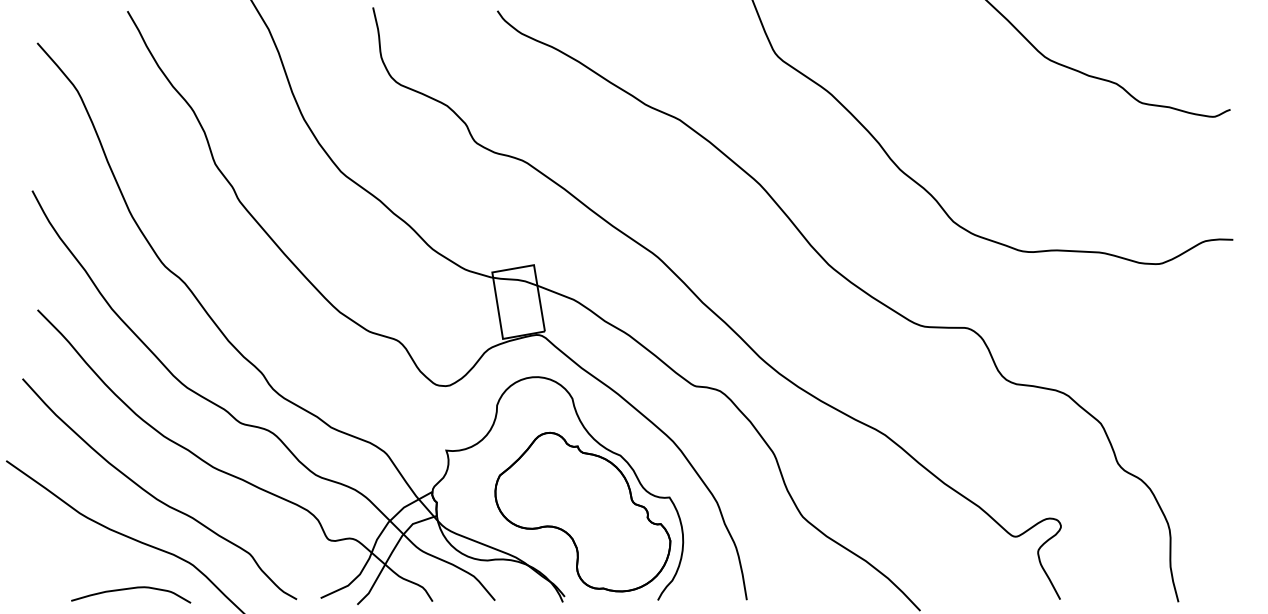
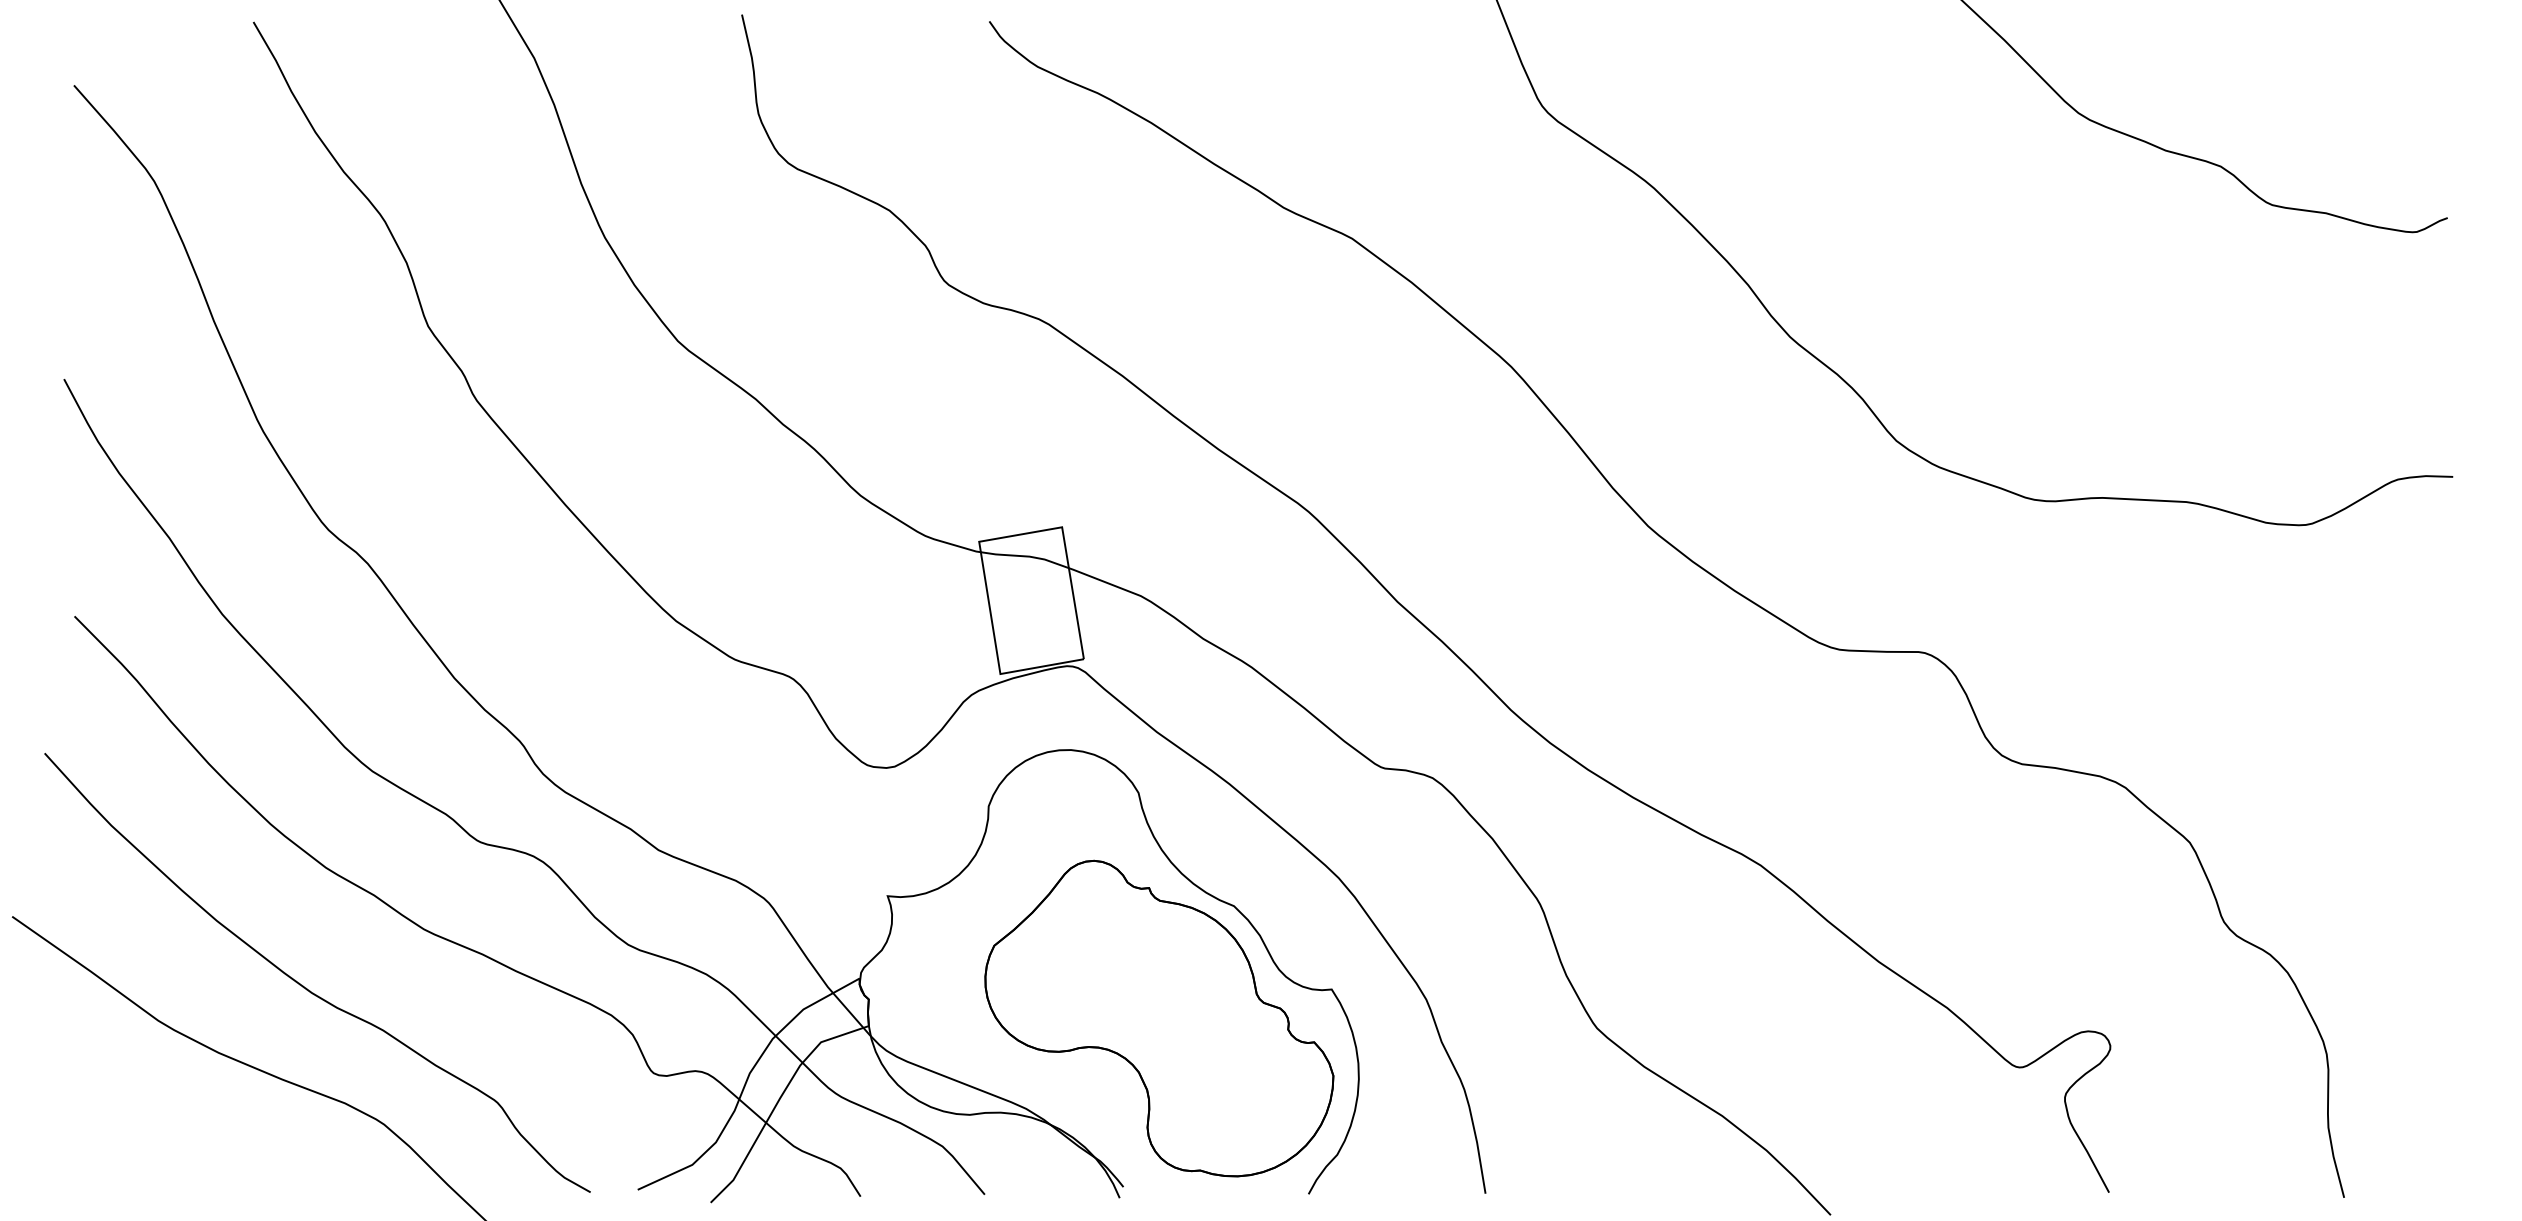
curve: (131, 589) -> (261, 1172), removed

